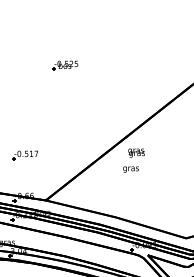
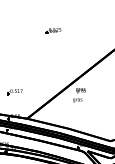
part: (64, 65) -> (53, 30), moved

